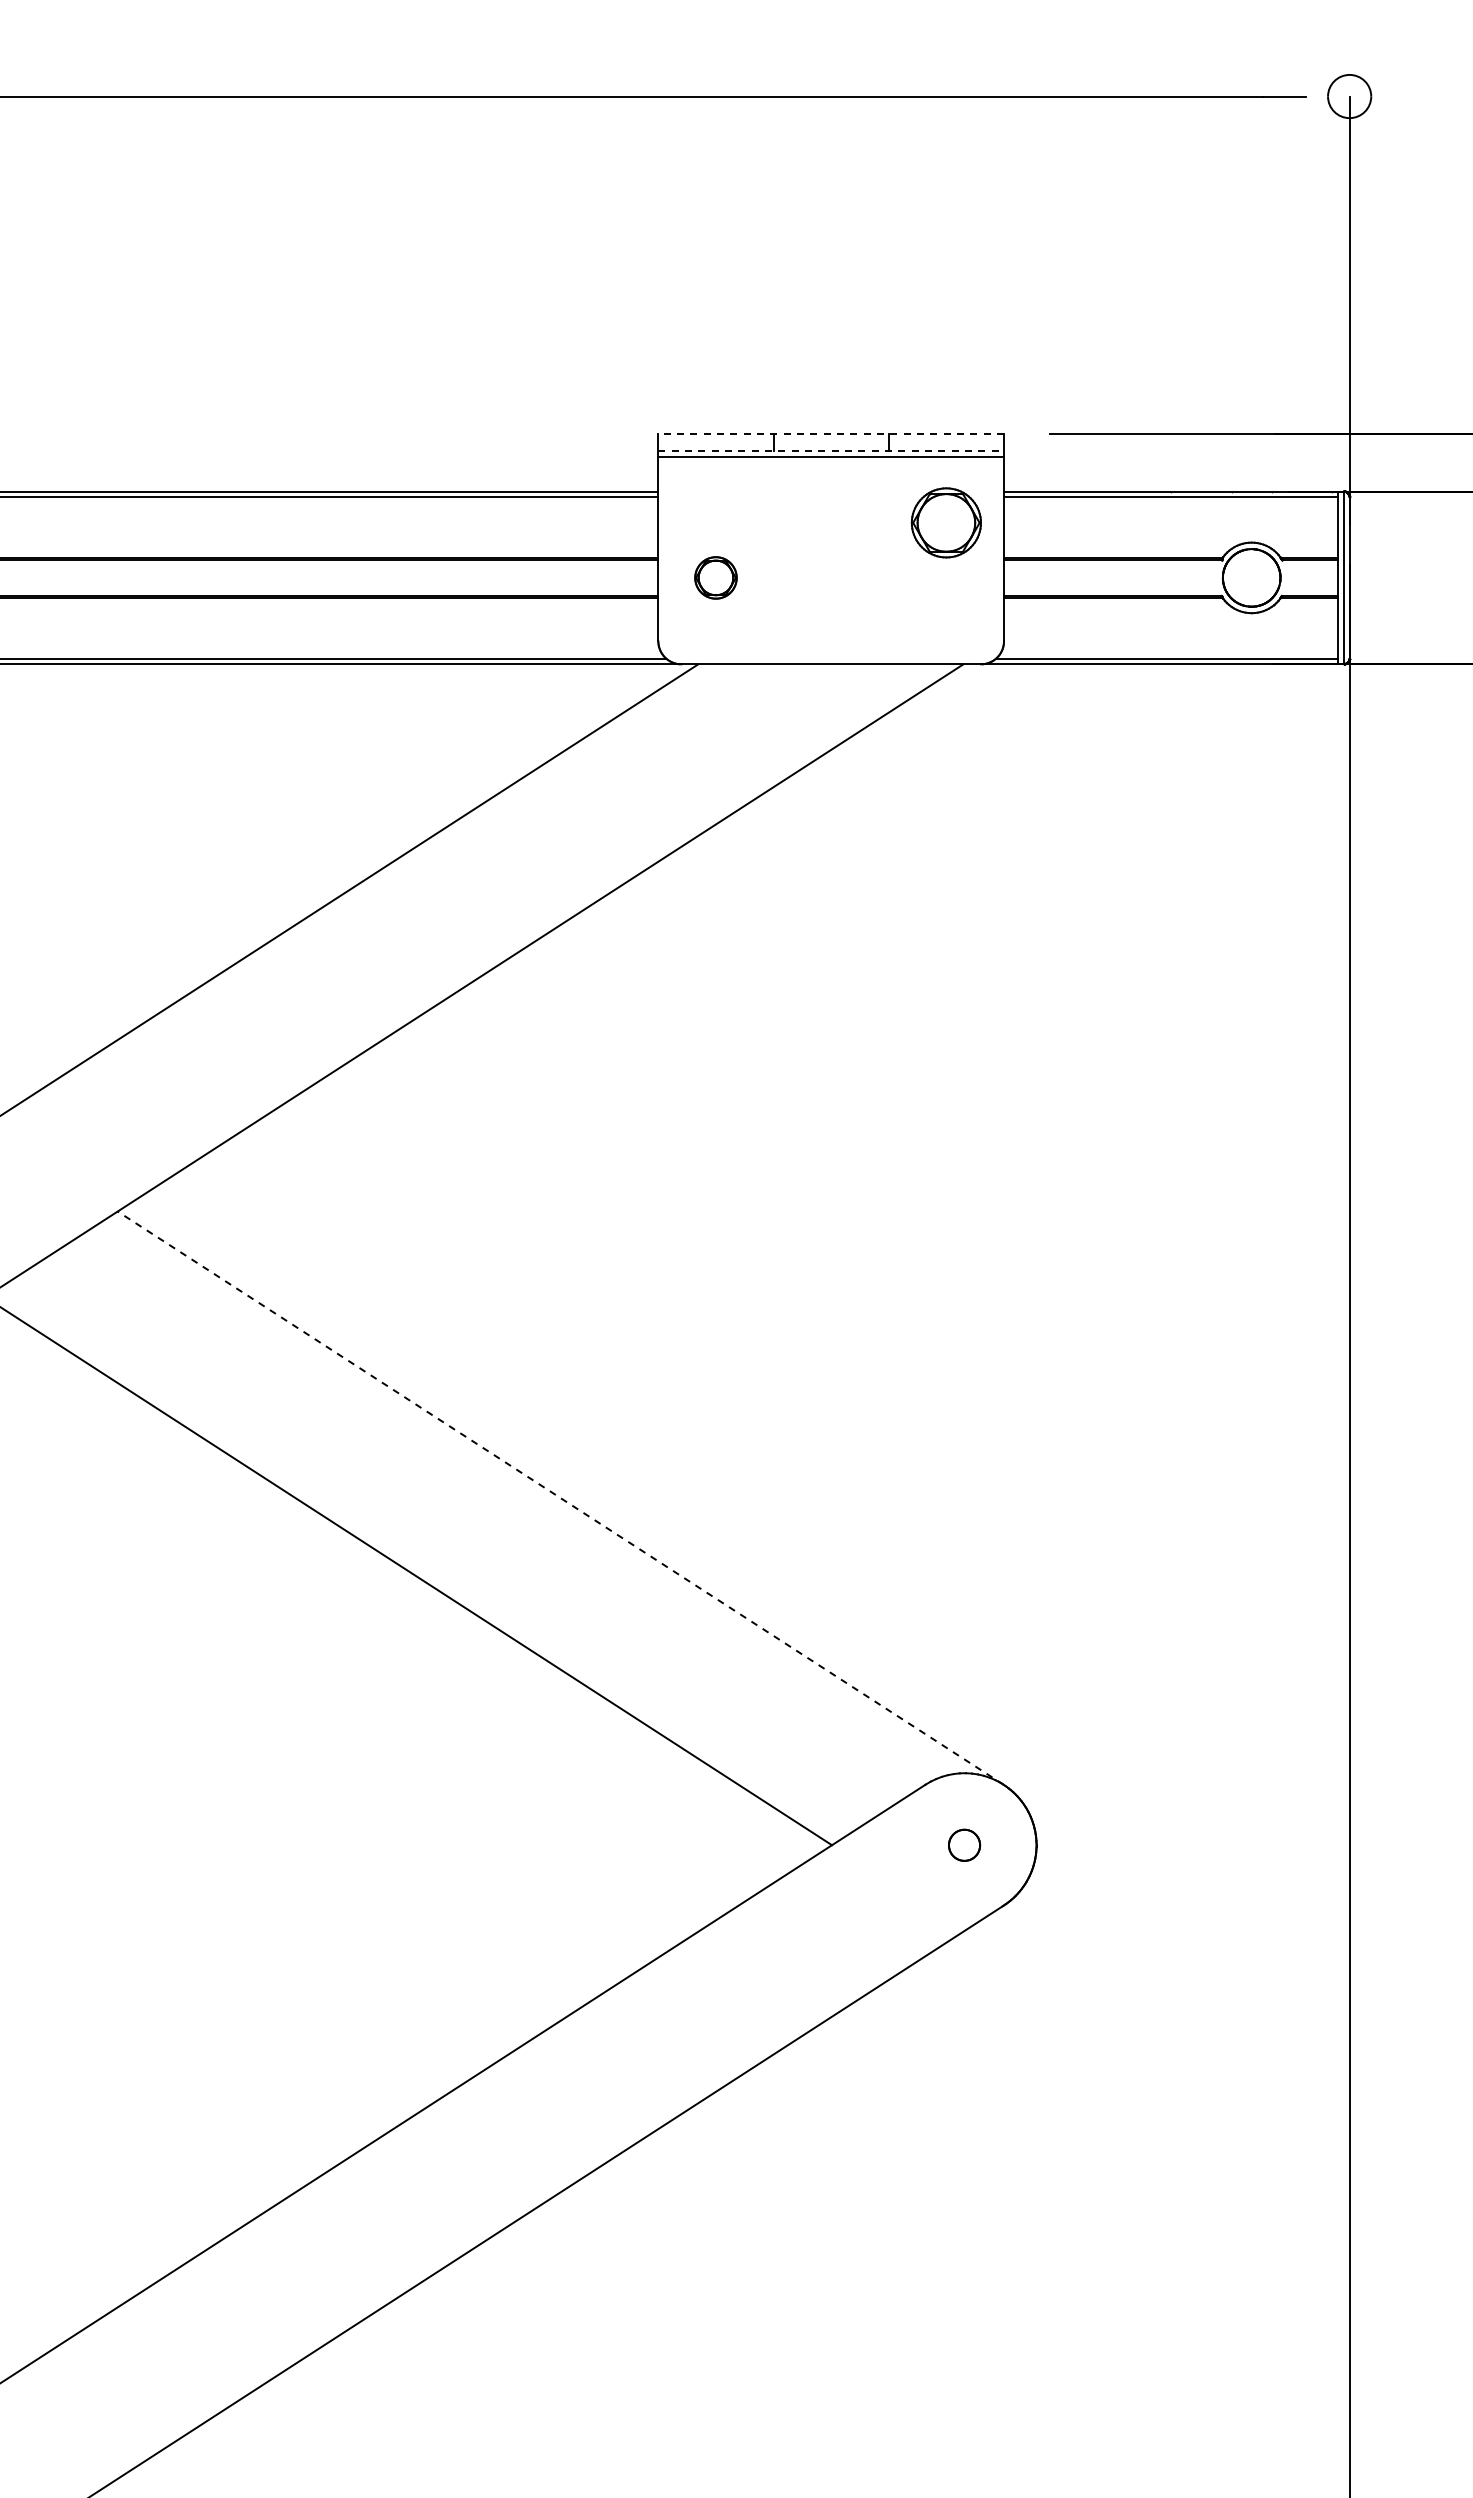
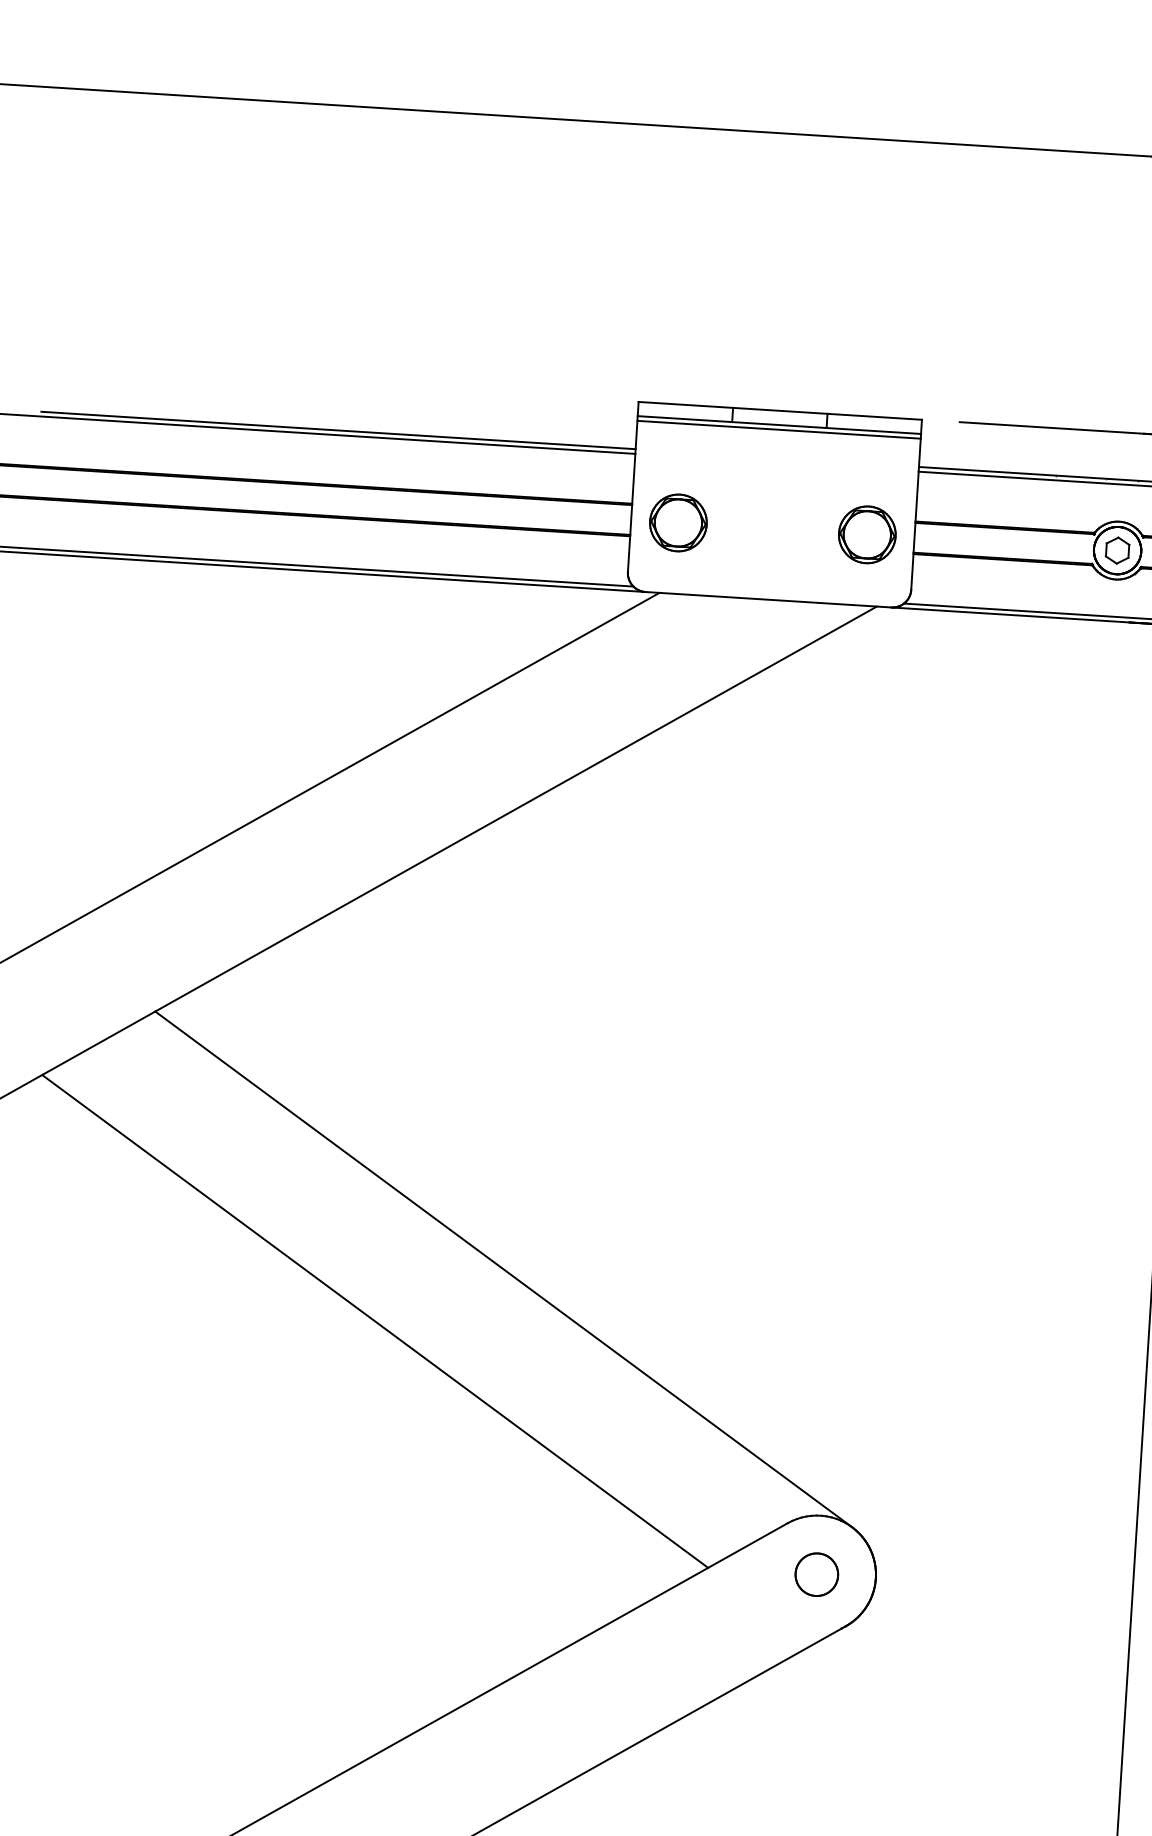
line: (831, 433) -> (780, 410), dashed -> solid
line: (831, 451) -> (779, 425), dashed -> solid
part: (945, 522) -> (866, 534), moved
part: (715, 577) -> (678, 522), size x1.67
part: (1251, 577) -> (1117, 550), added
line: (560, 1498) -> (503, 1269), dashed -> solid
part: (964, 1845) -> (816, 1574), size x1.67

